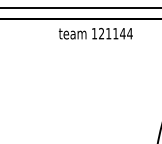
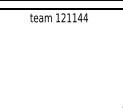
text: (95, 33) -> (58, 17), moved

